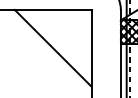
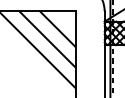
line: (73, 27) -> (57, 28), added
line: (63, 37) -> (47, 38), added

